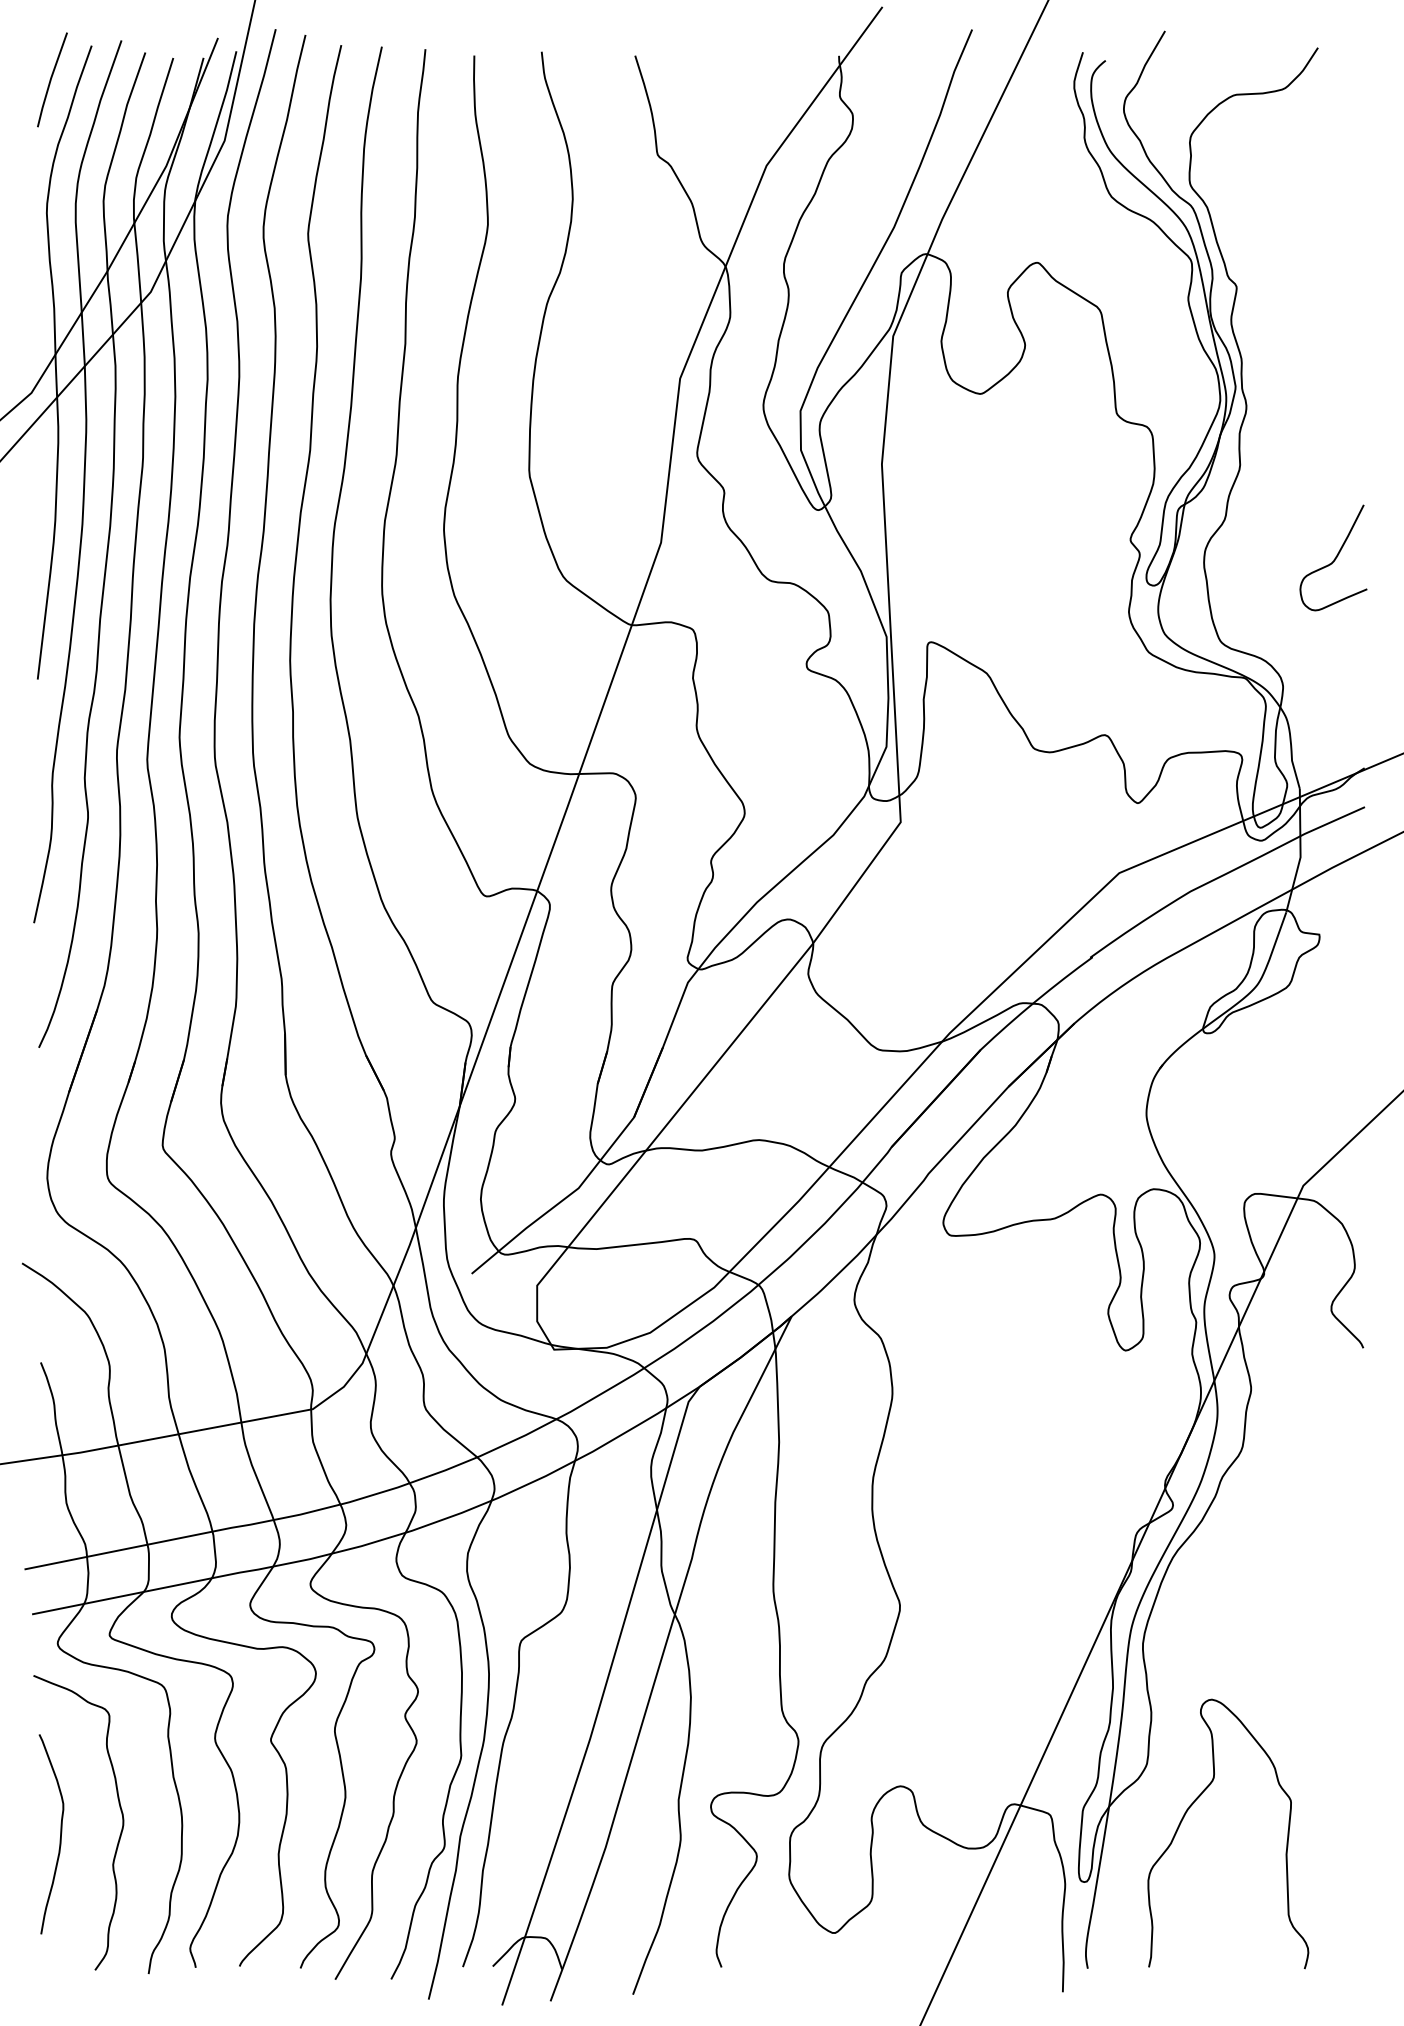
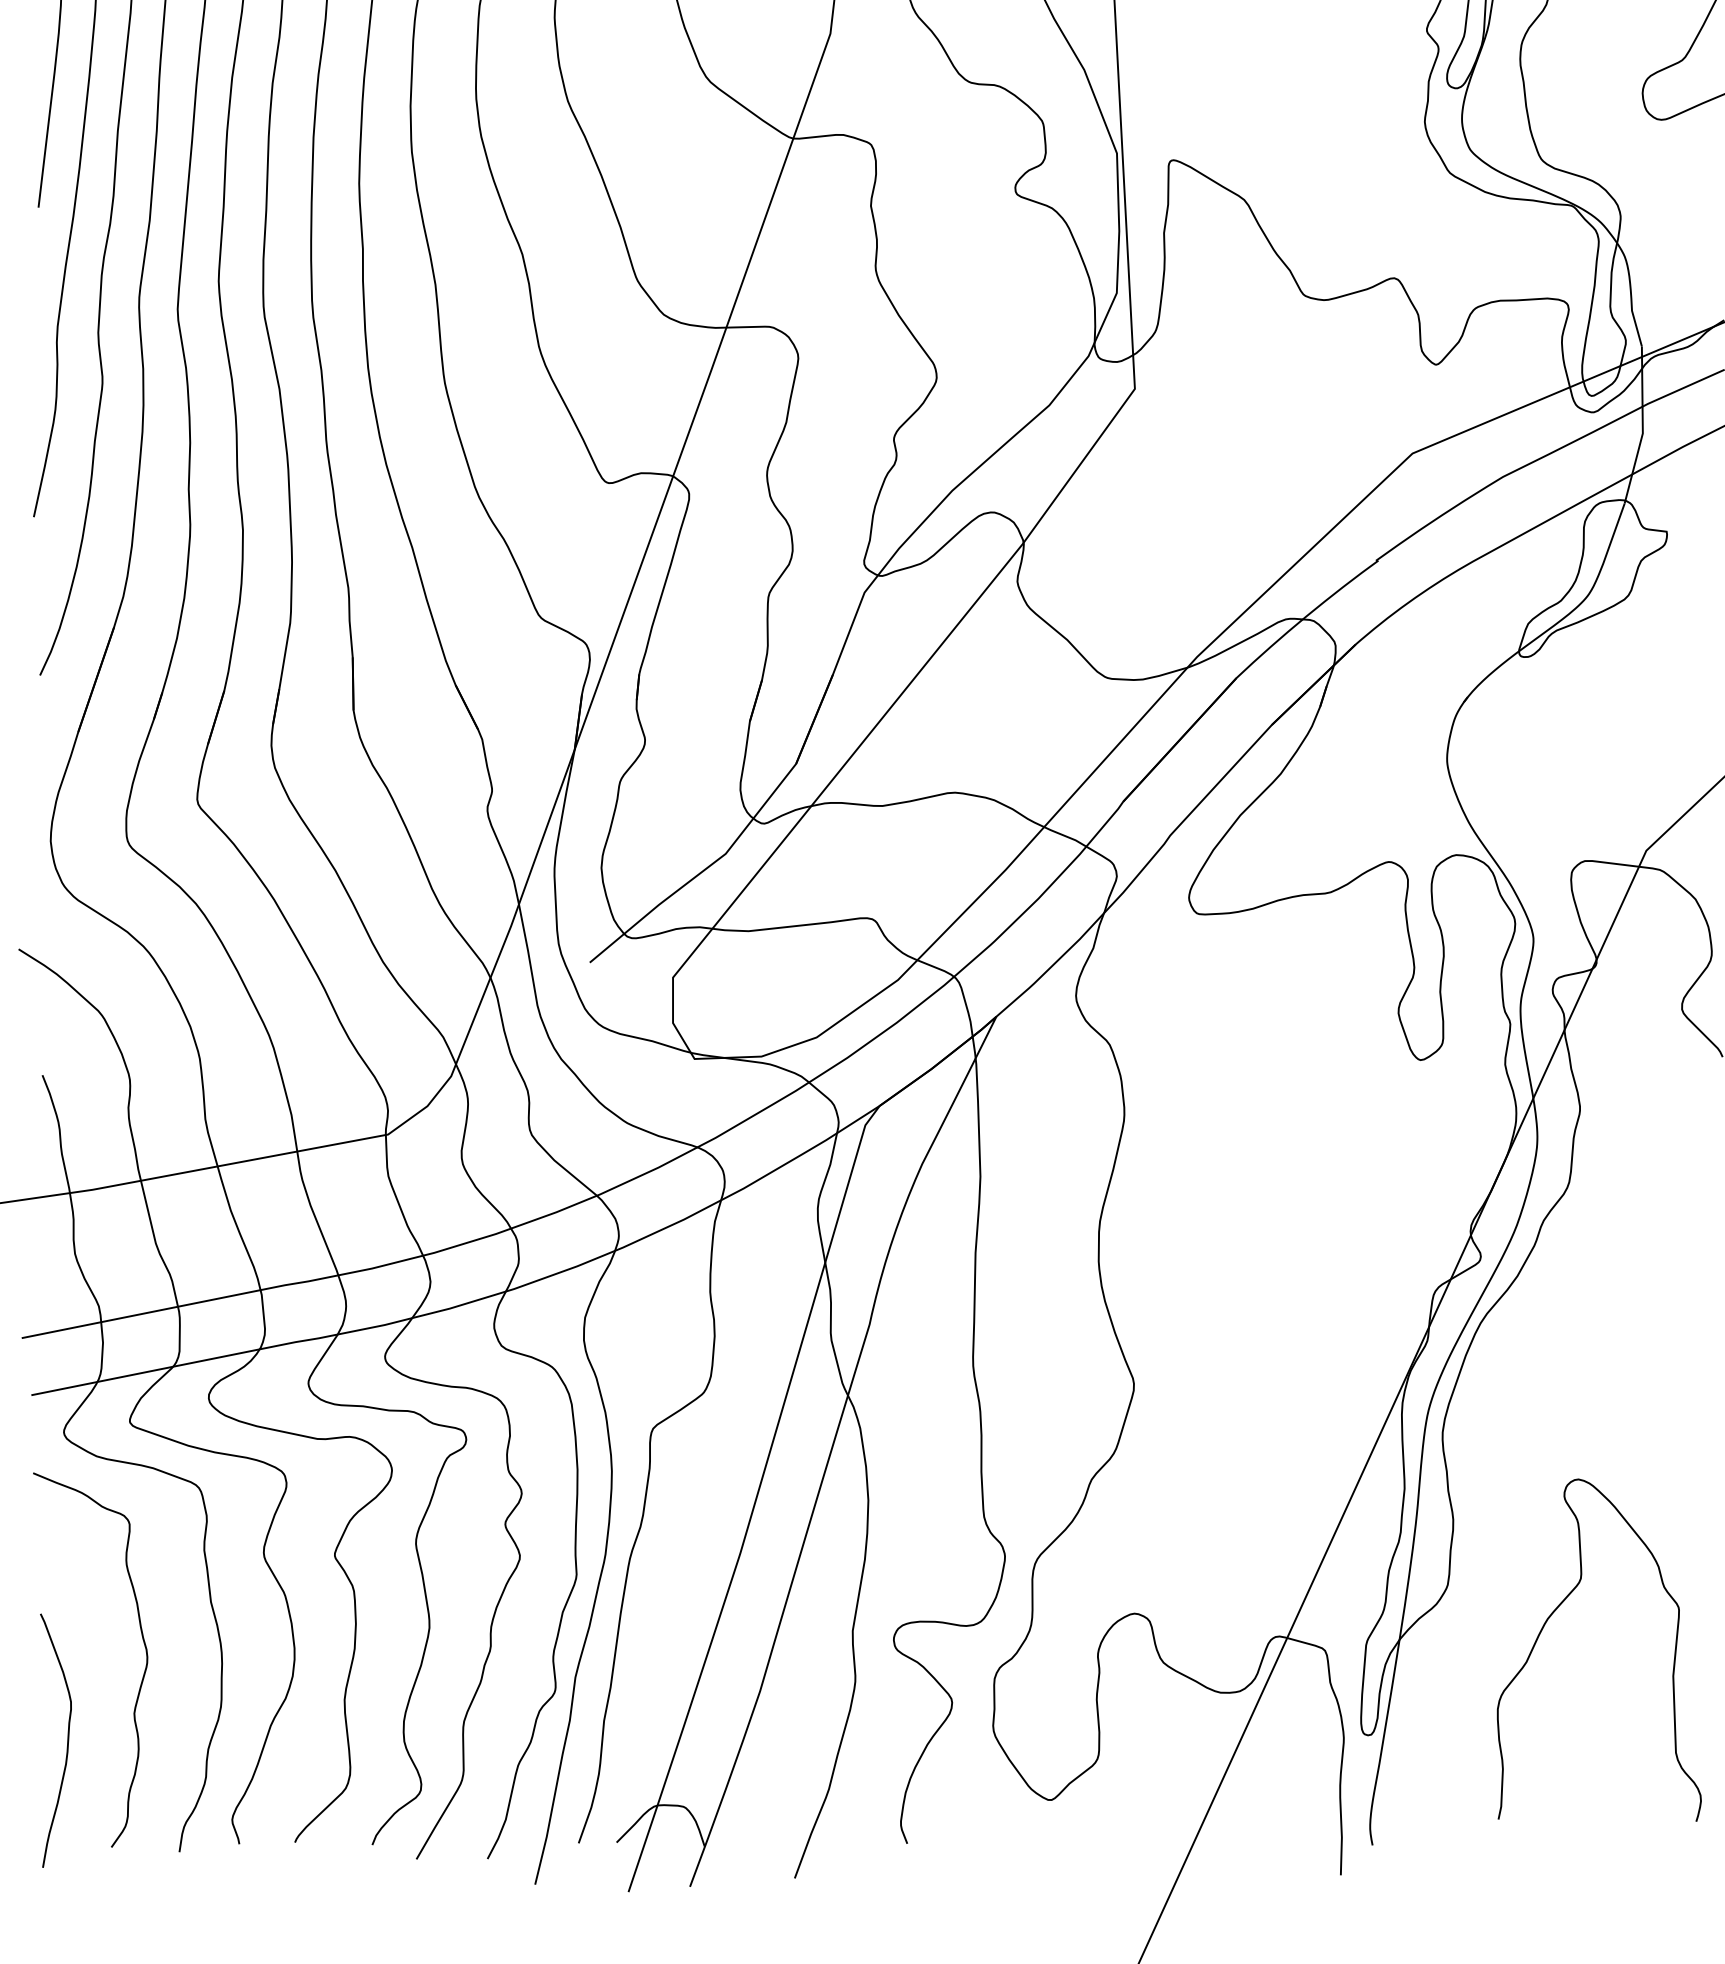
curve: (1193, 1804) -> (1555, 1612), moved
curve: (60, 1834) -> (67, 1740), moved

